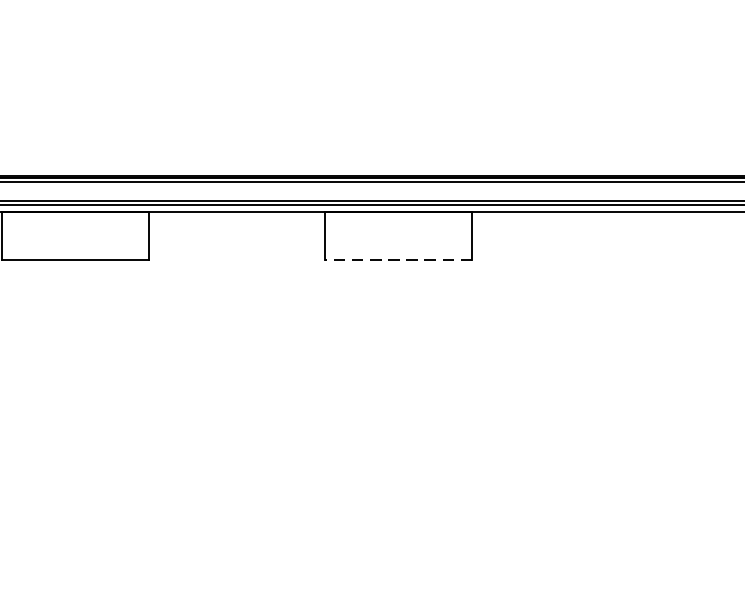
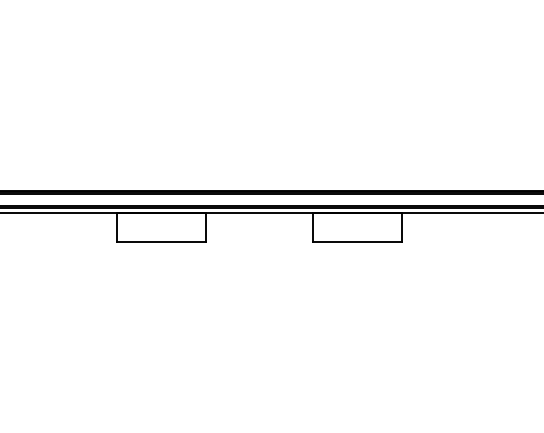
line: (398, 259) -> (357, 241), dashed -> solid

